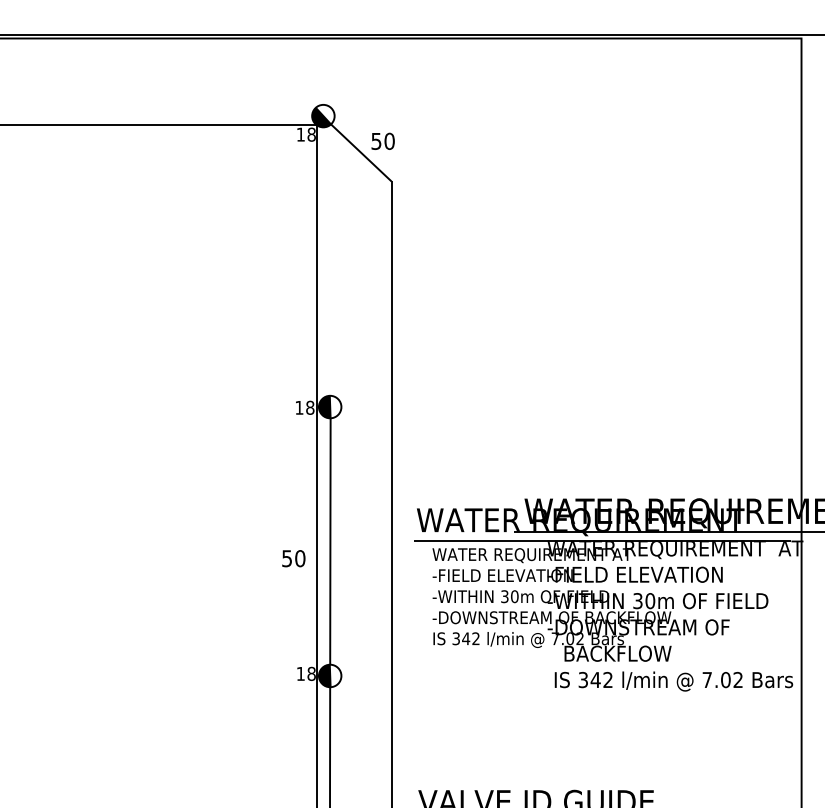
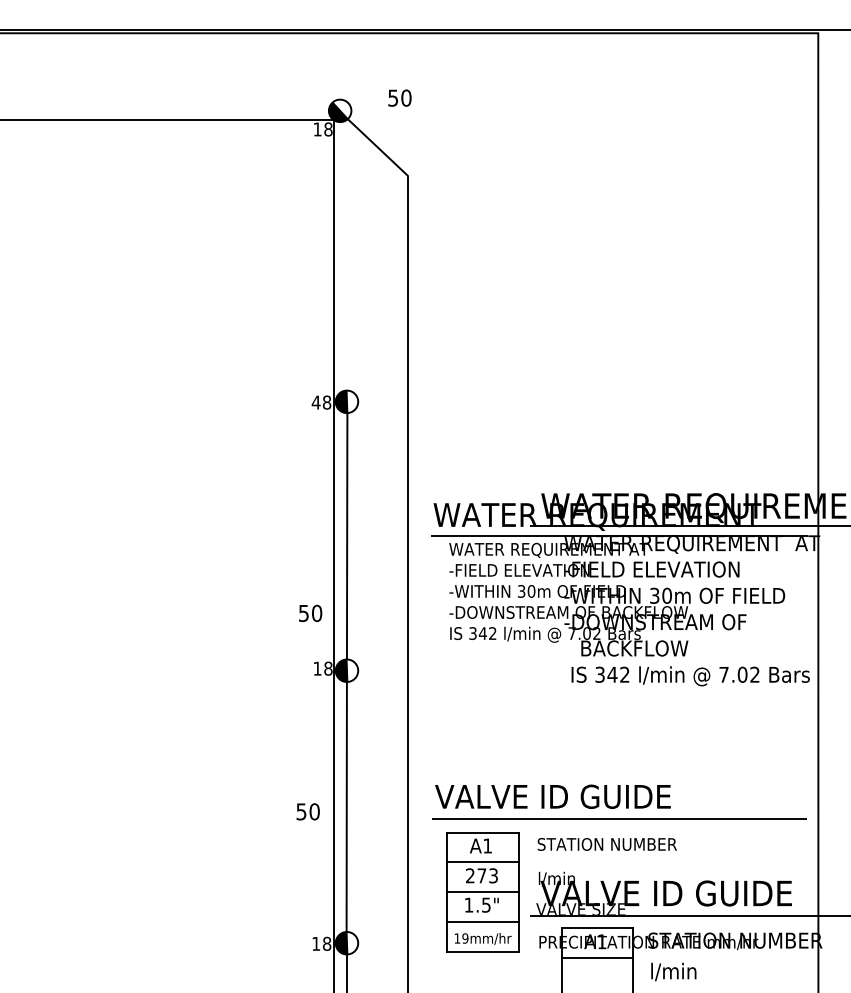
text: (382, 140) -> (399, 97), moved
text: (298, 407) -> (315, 402), 18 -> 48
text: (293, 557) -> (310, 612), moved

